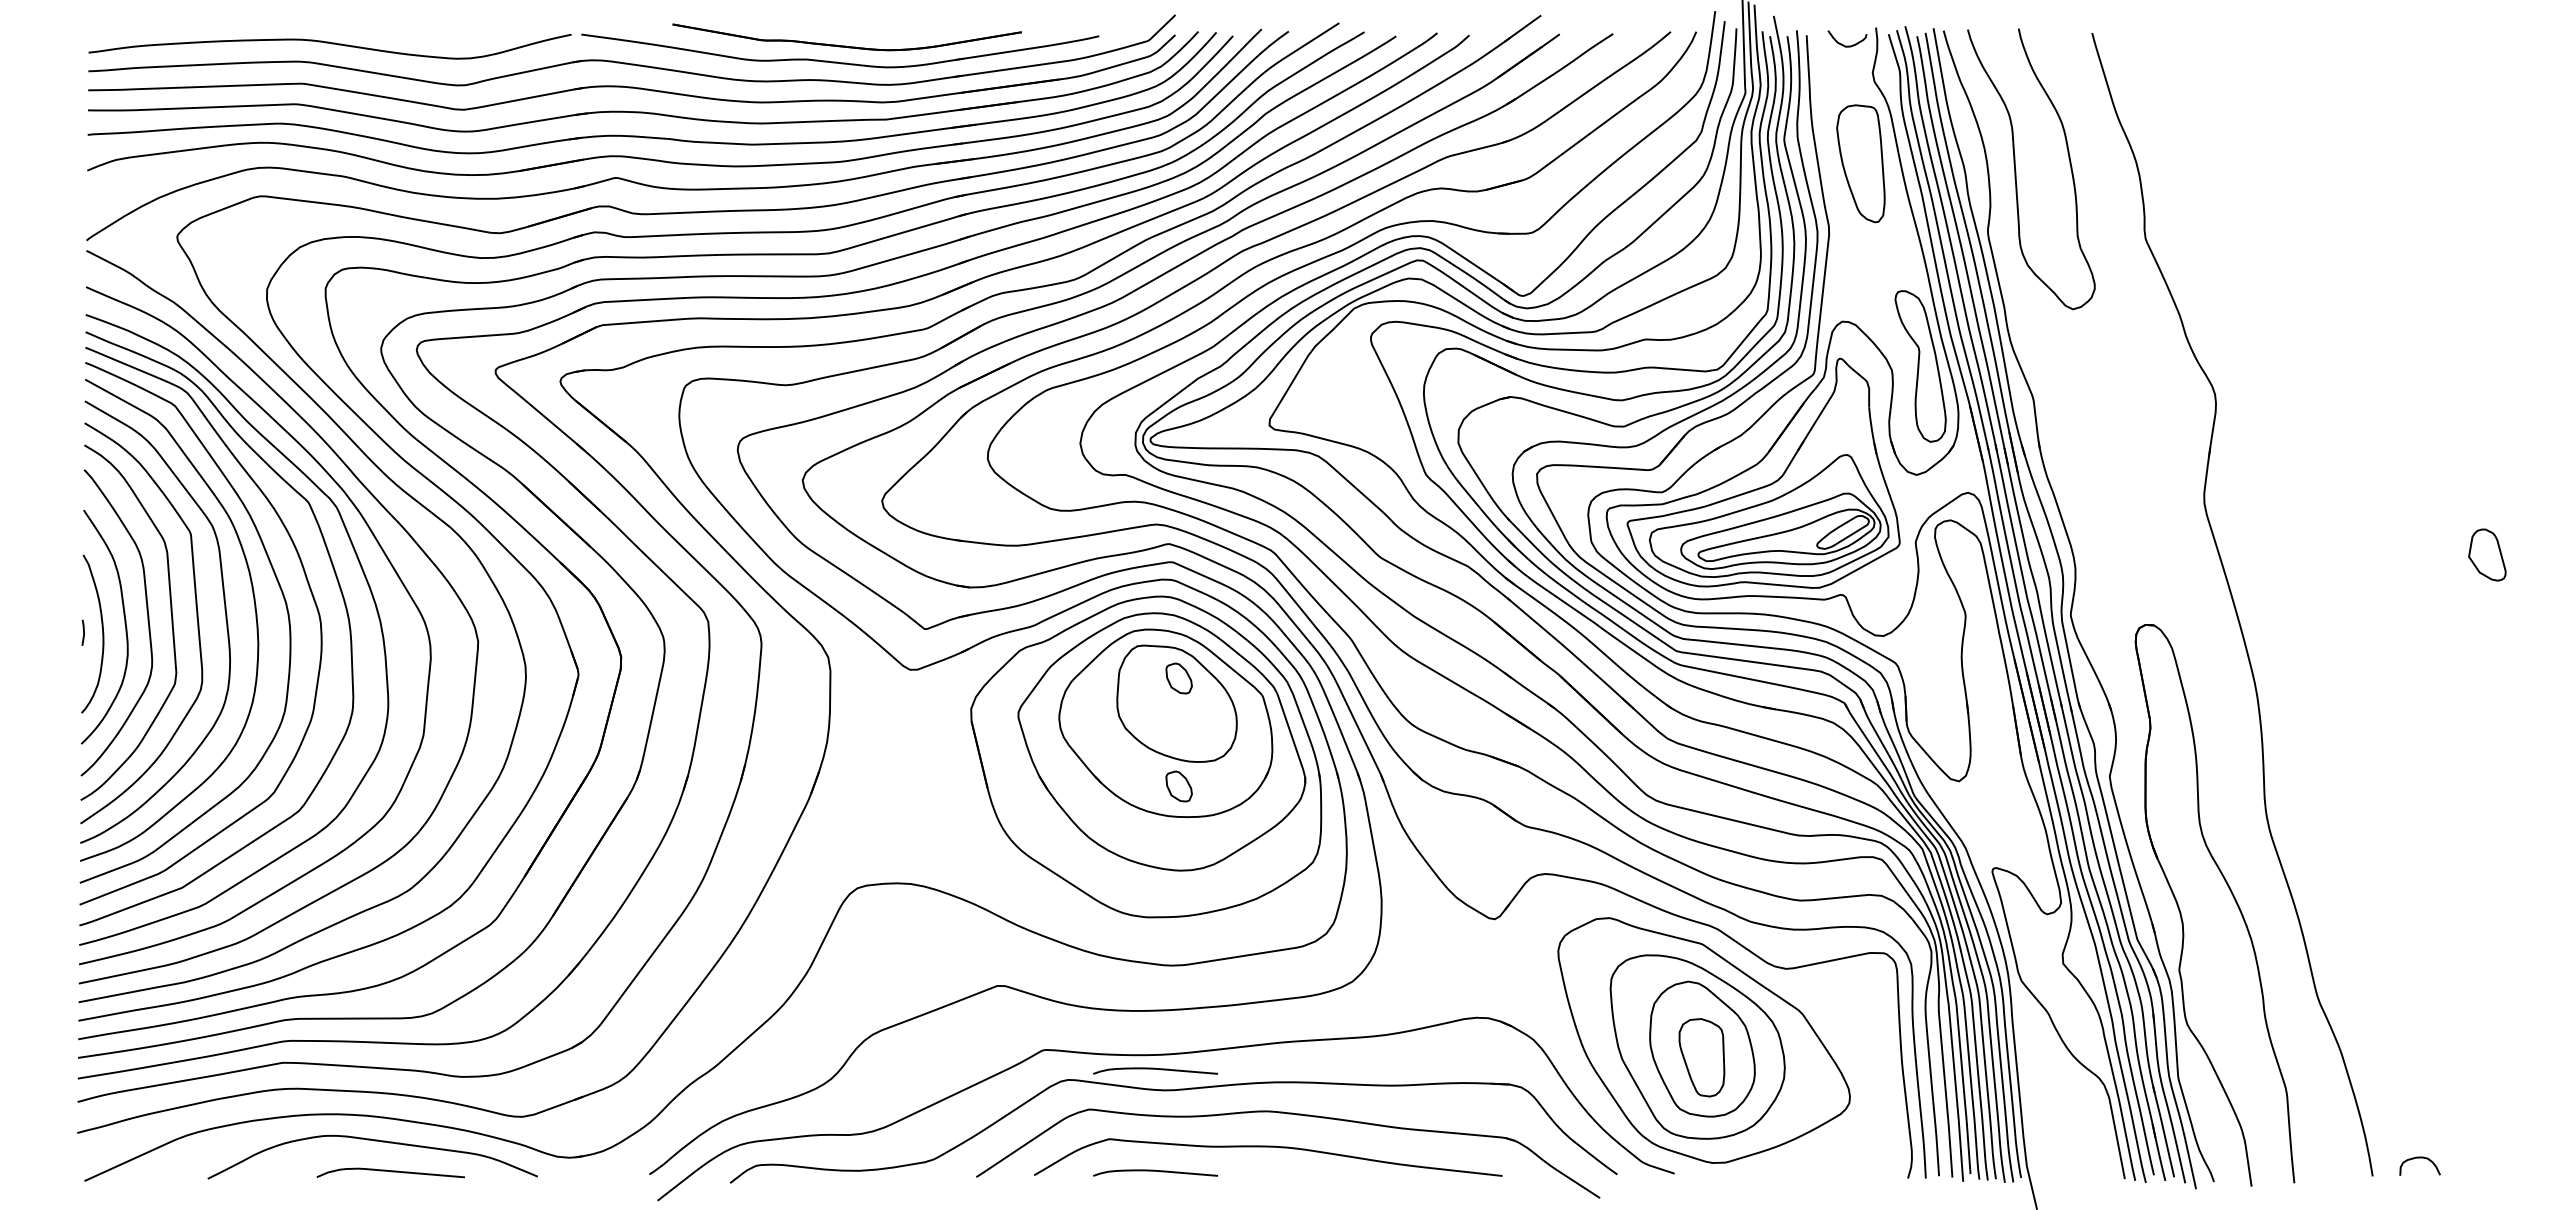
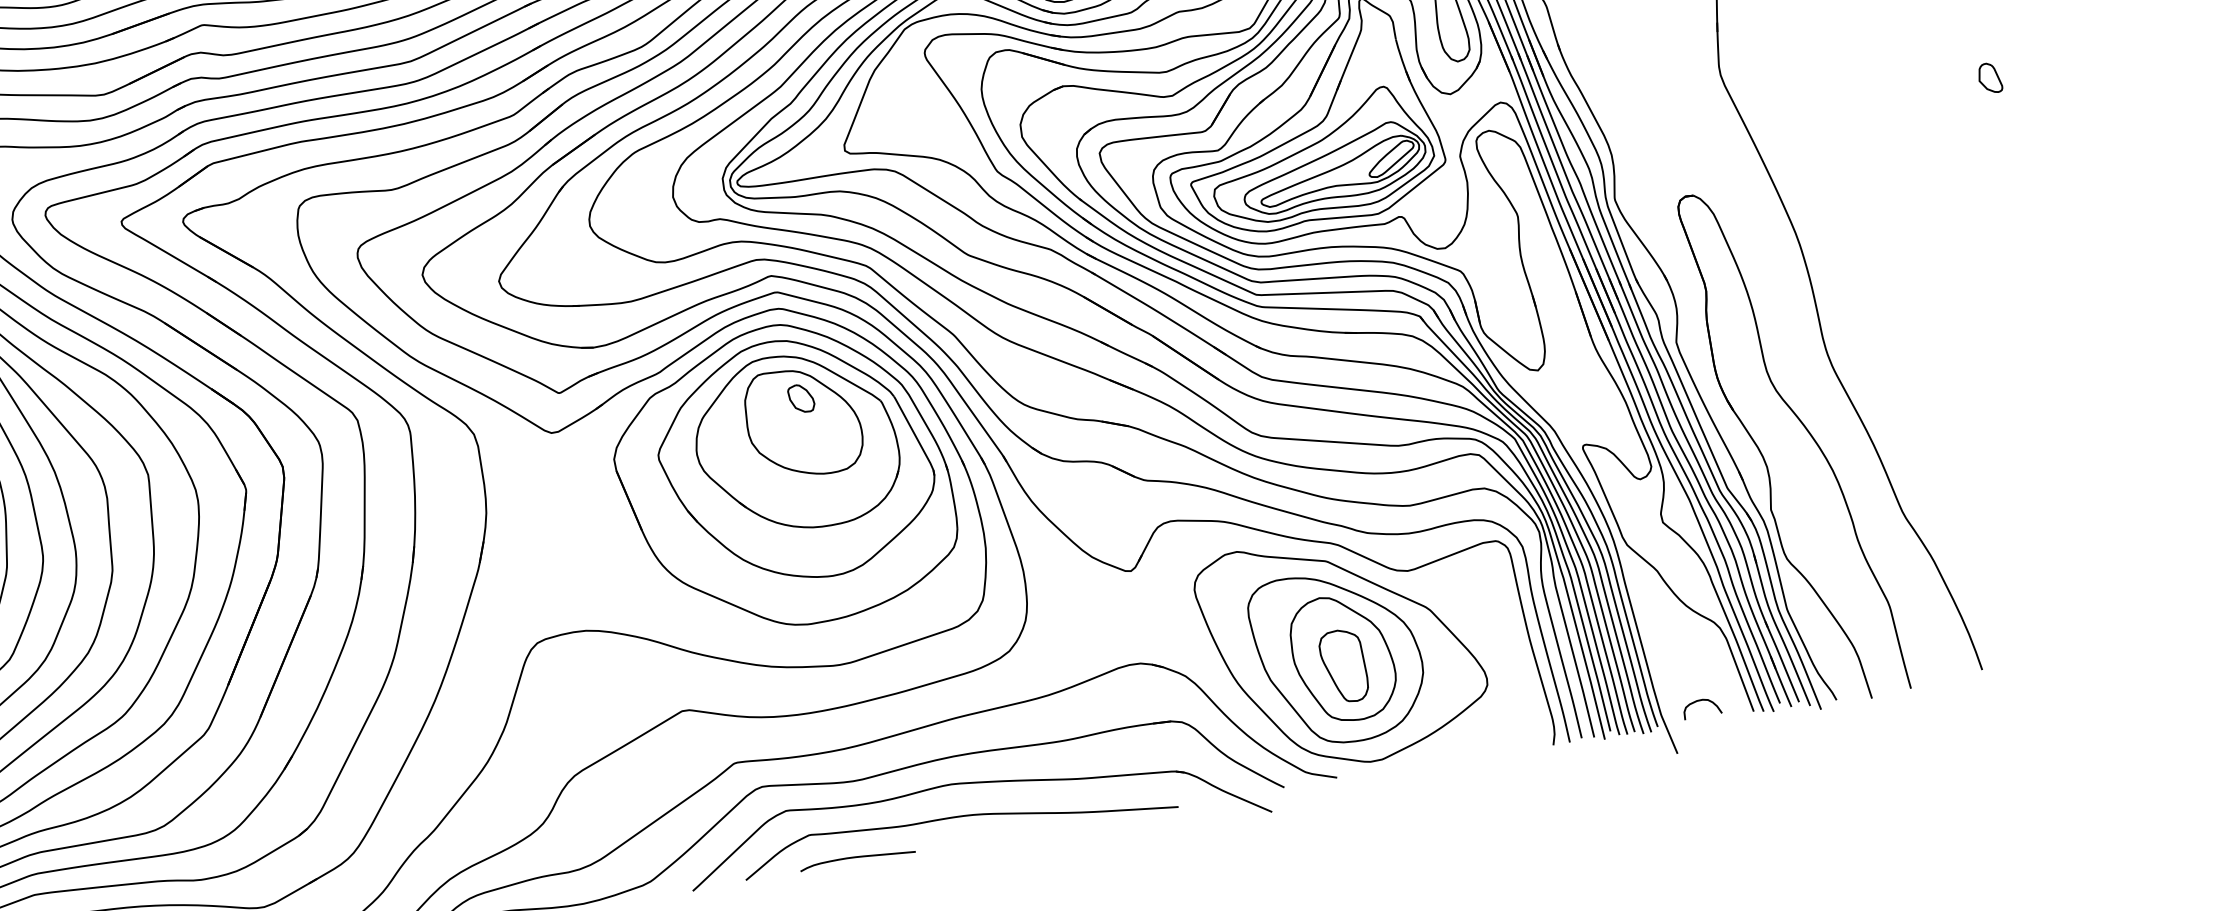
part: (2486, 555) -> (1989, 78), size x0.62
part: (1178, 786) -> (817, 498), removed
curve: (1155, 1069) -> (841, 763), removed
curve: (2419, 1158) -> (1700, 701), moved

